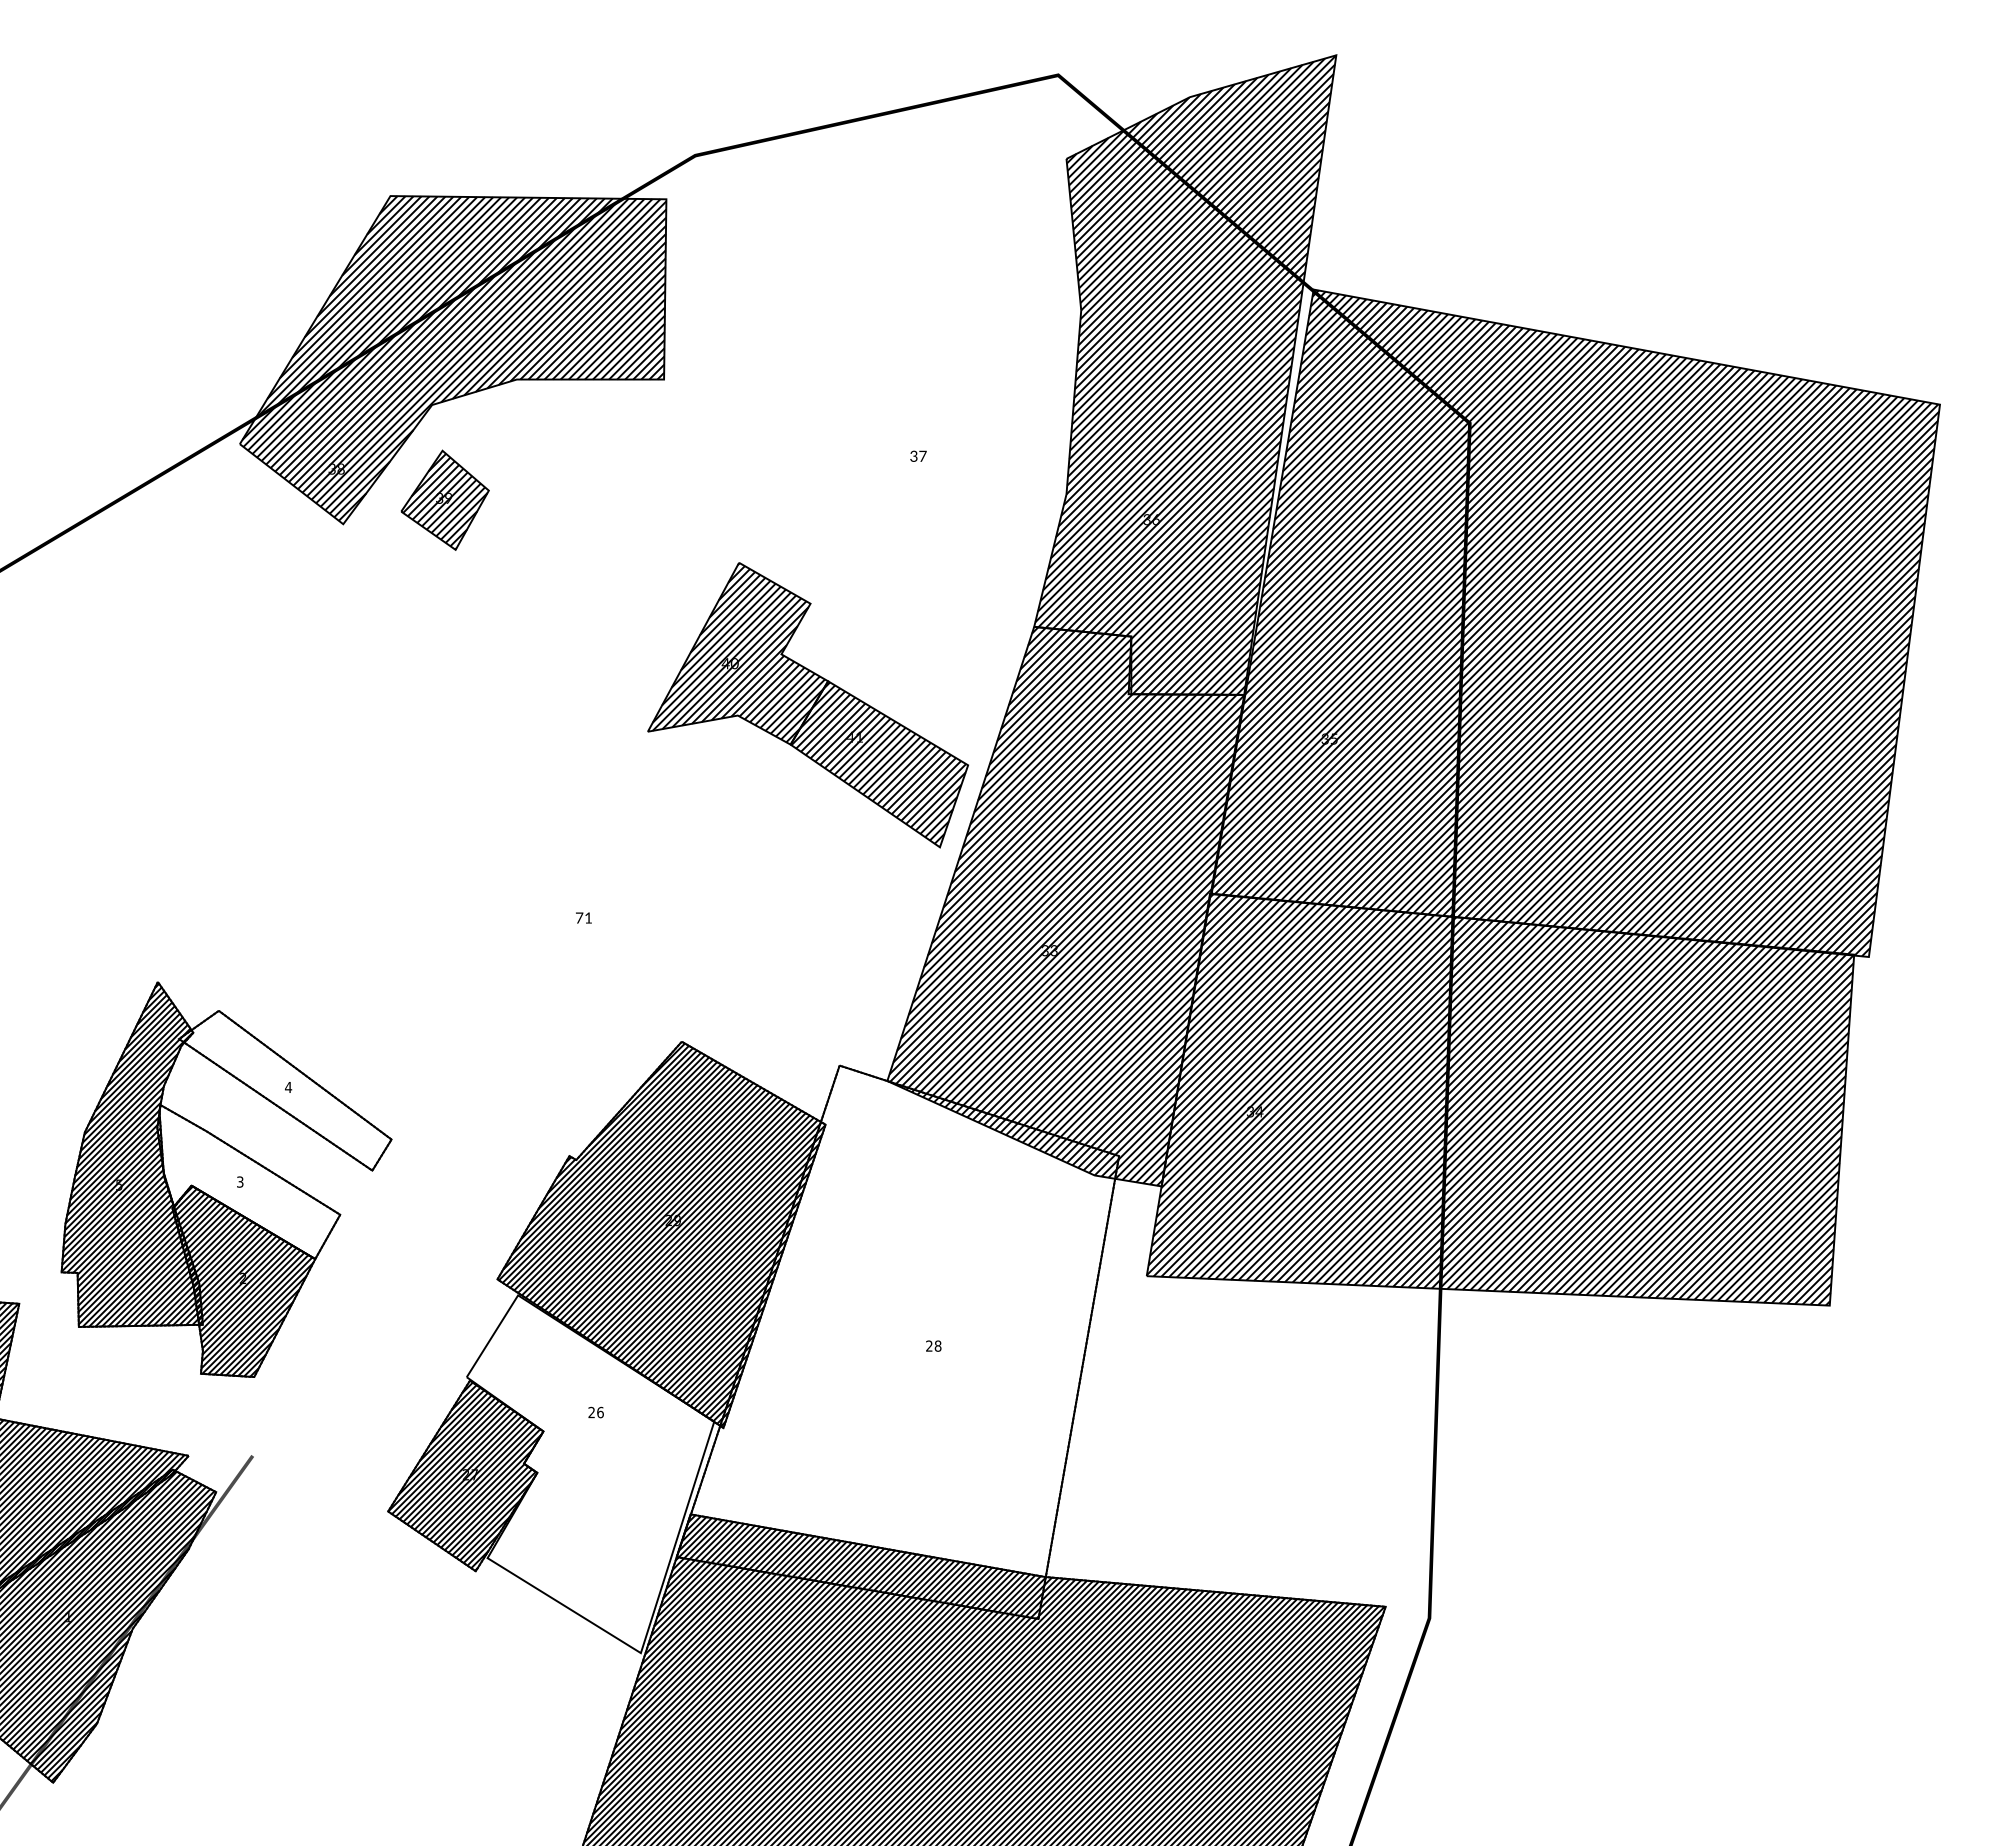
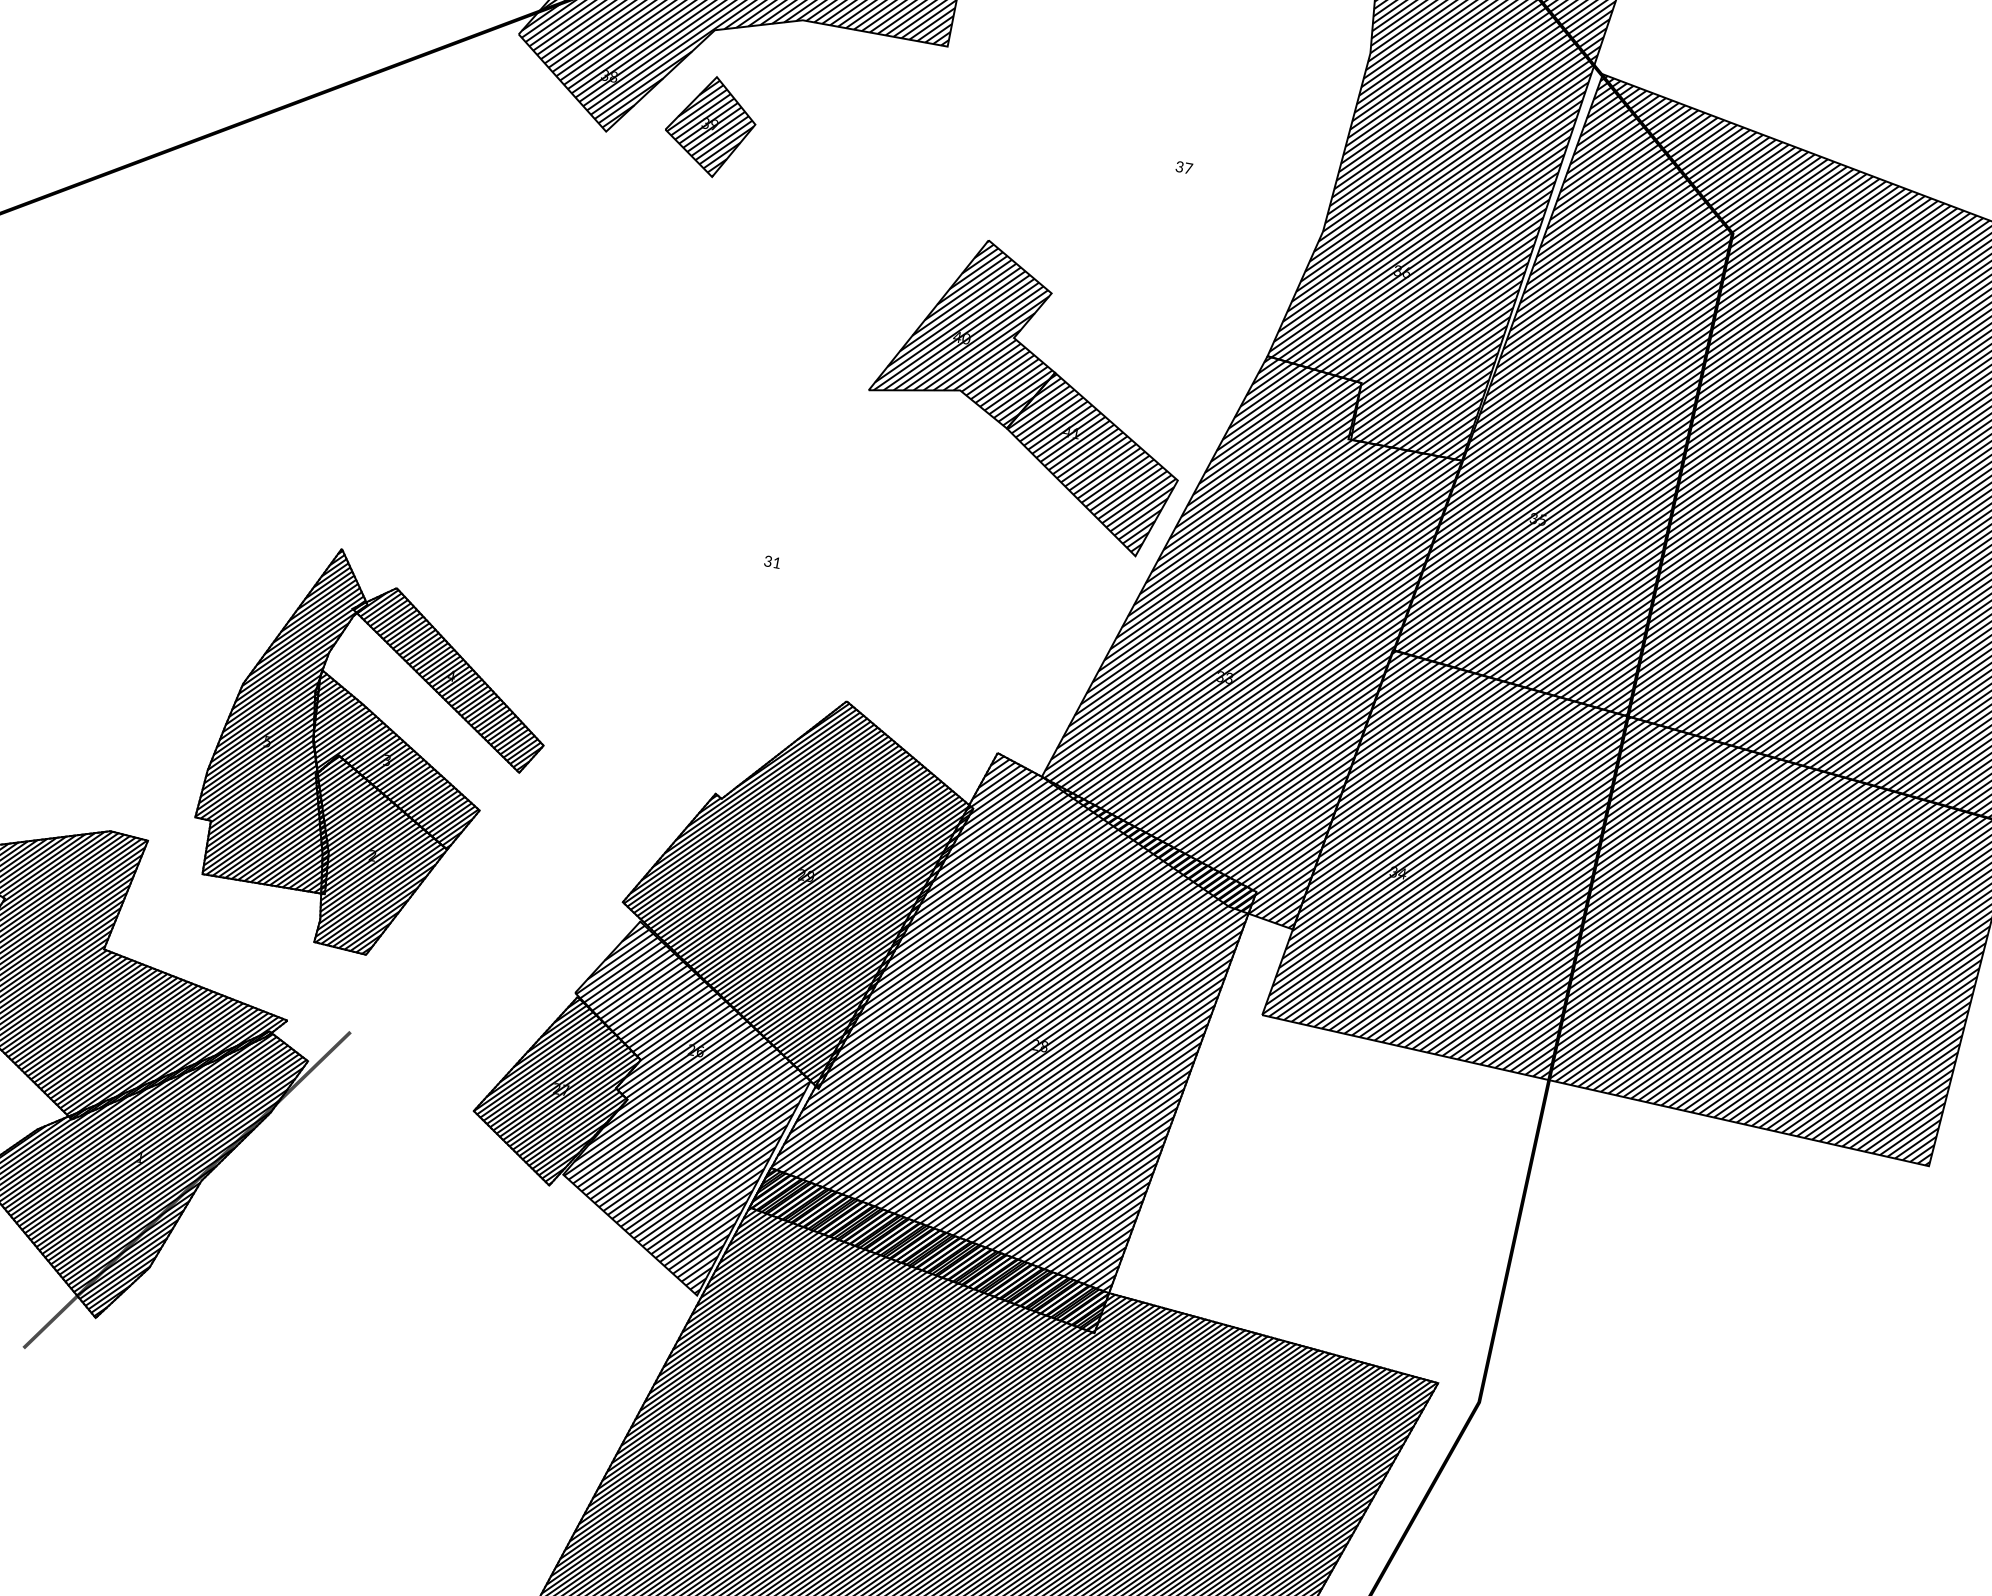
text: (579, 917) -> (768, 560), 71 -> 31
hatch: (285, 1090) -> (448, 678), added
hatch: (247, 1181) -> (394, 761), added
hatch: (898, 1341) -> (1006, 1035), added
hatch: (591, 1473) -> (680, 1110), added

